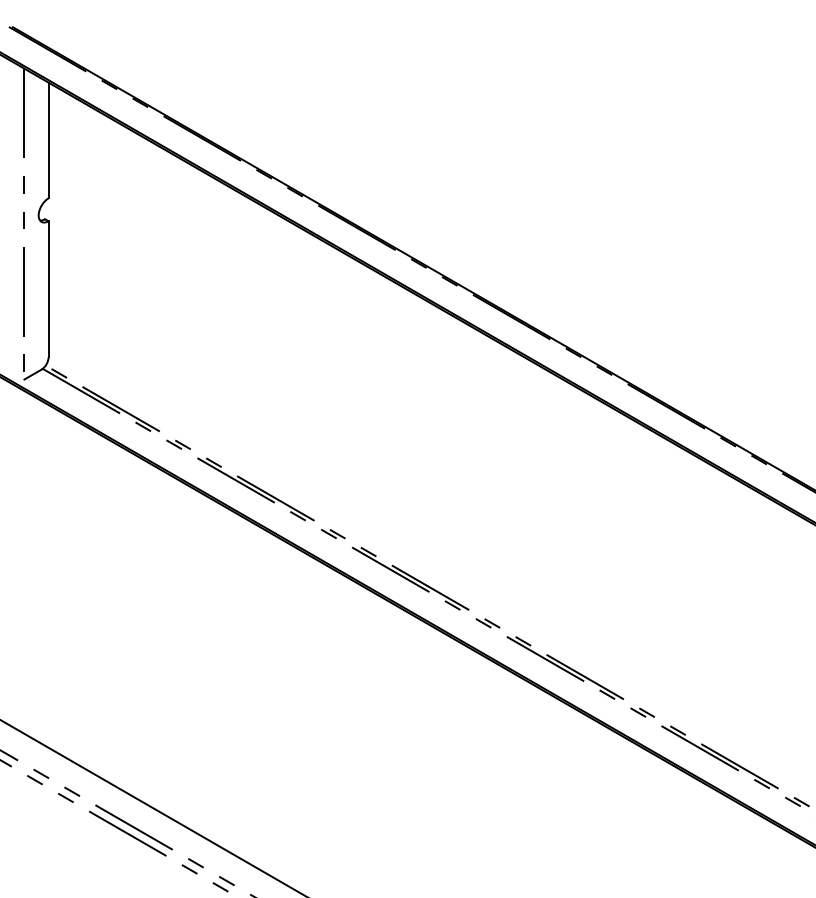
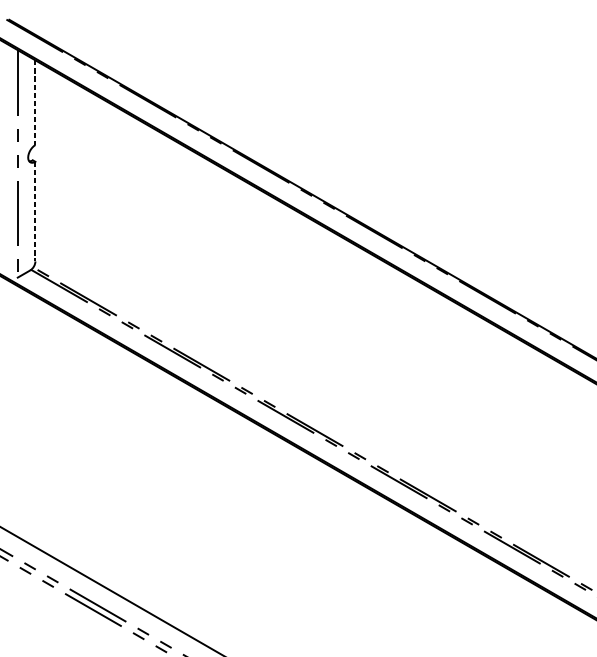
line: (48, 140) -> (35, 102), solid -> dashed
line: (48, 289) -> (35, 211), solid -> dashed

